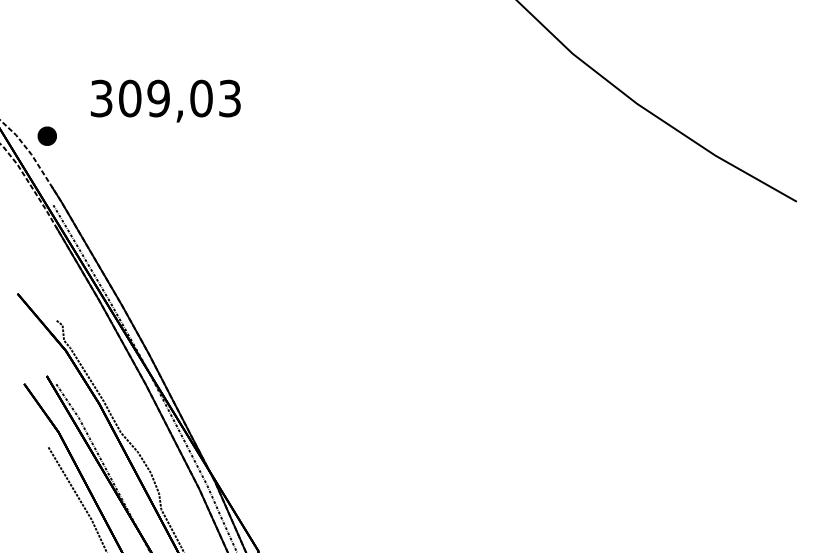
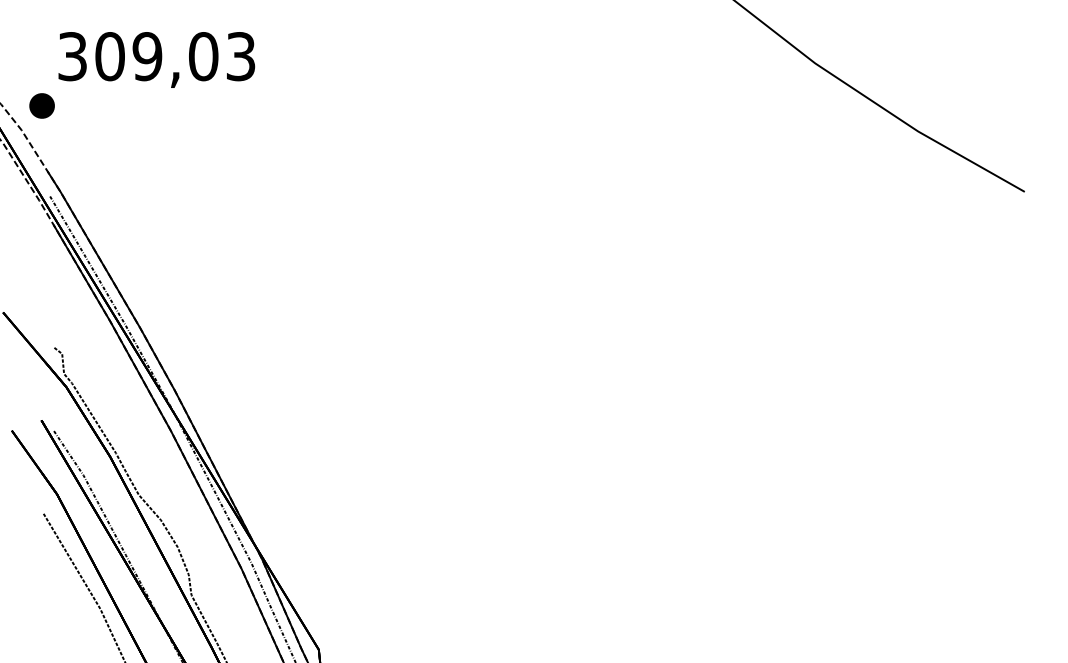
text: (165, 100) -> (156, 59), moved

